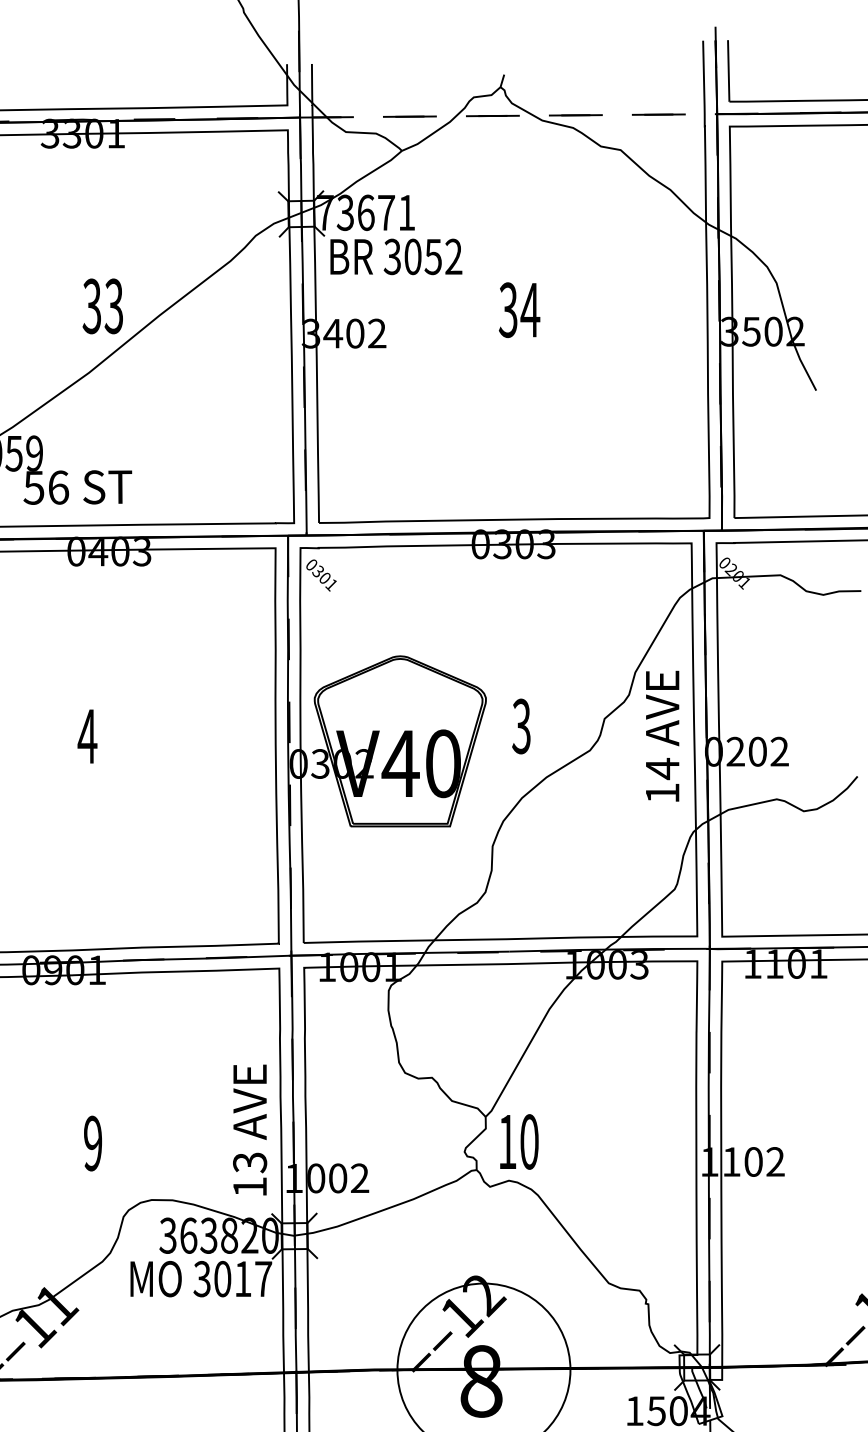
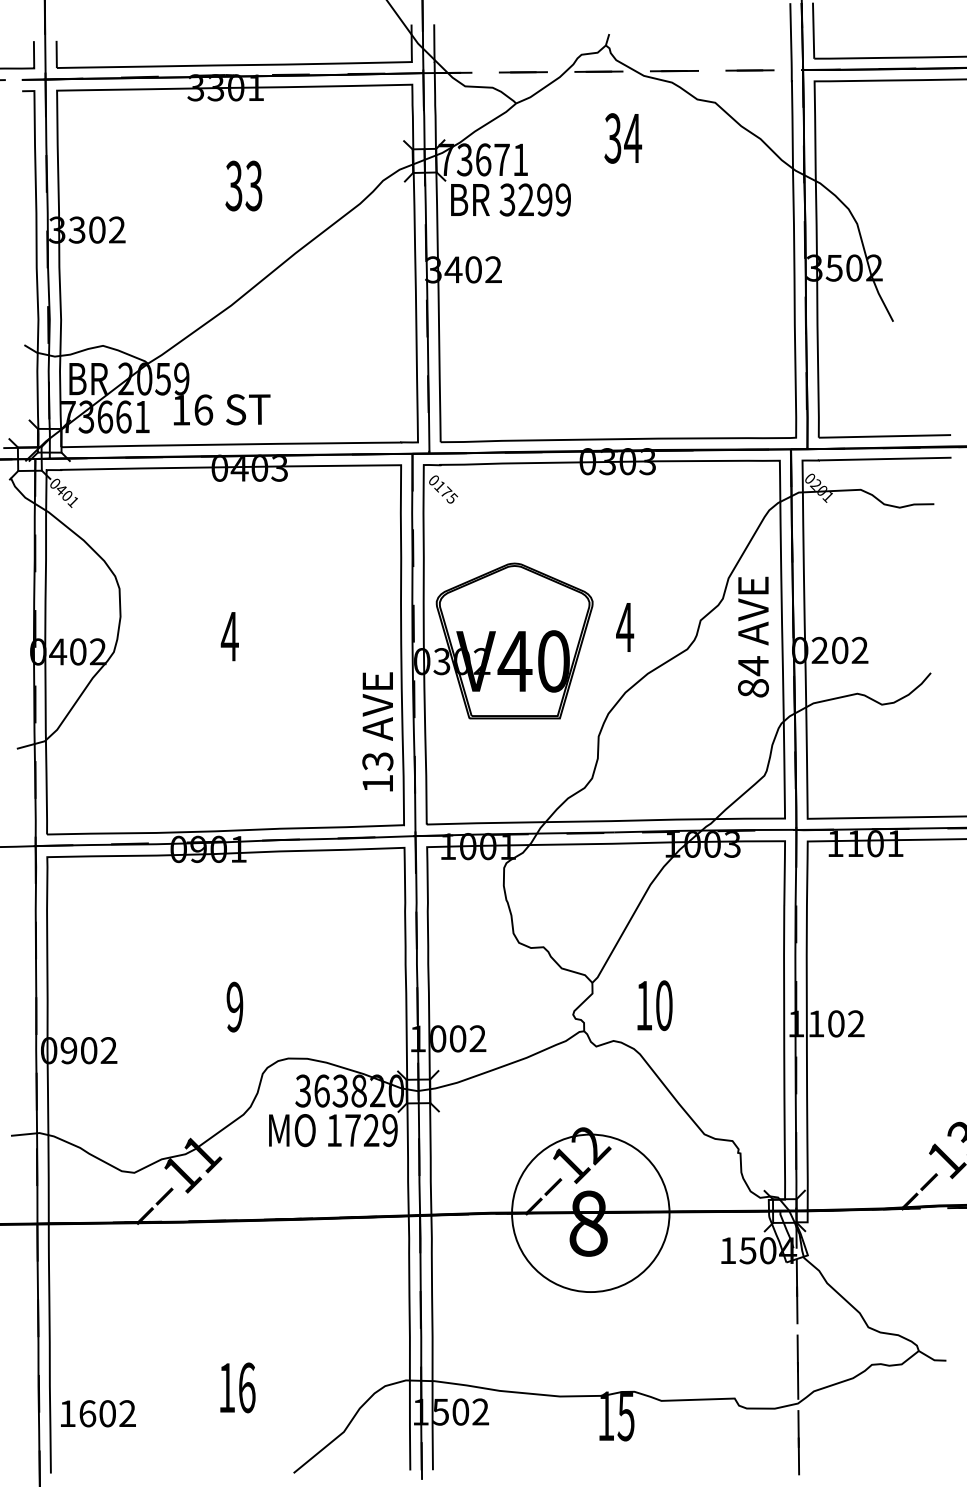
text: (433, 256) -> (544, 199), 3052 -> 3299
text: (102, 305) -> (243, 185), moved
text: (519, 310) -> (623, 138), moved
text: (33, 488) -> (180, 410), 56 -> 16
text: (325, 578) -> (446, 492), 0301 -> 0175
text: (522, 726) -> (625, 627), 3 -> 4
text: (662, 793) -> (753, 688), 14 -> 84
text: (249, 1129) -> (377, 731), moved
text: (518, 1141) -> (654, 1005), moved
text: (232, 1279) -> (361, 1130), 3017 -> 1729

